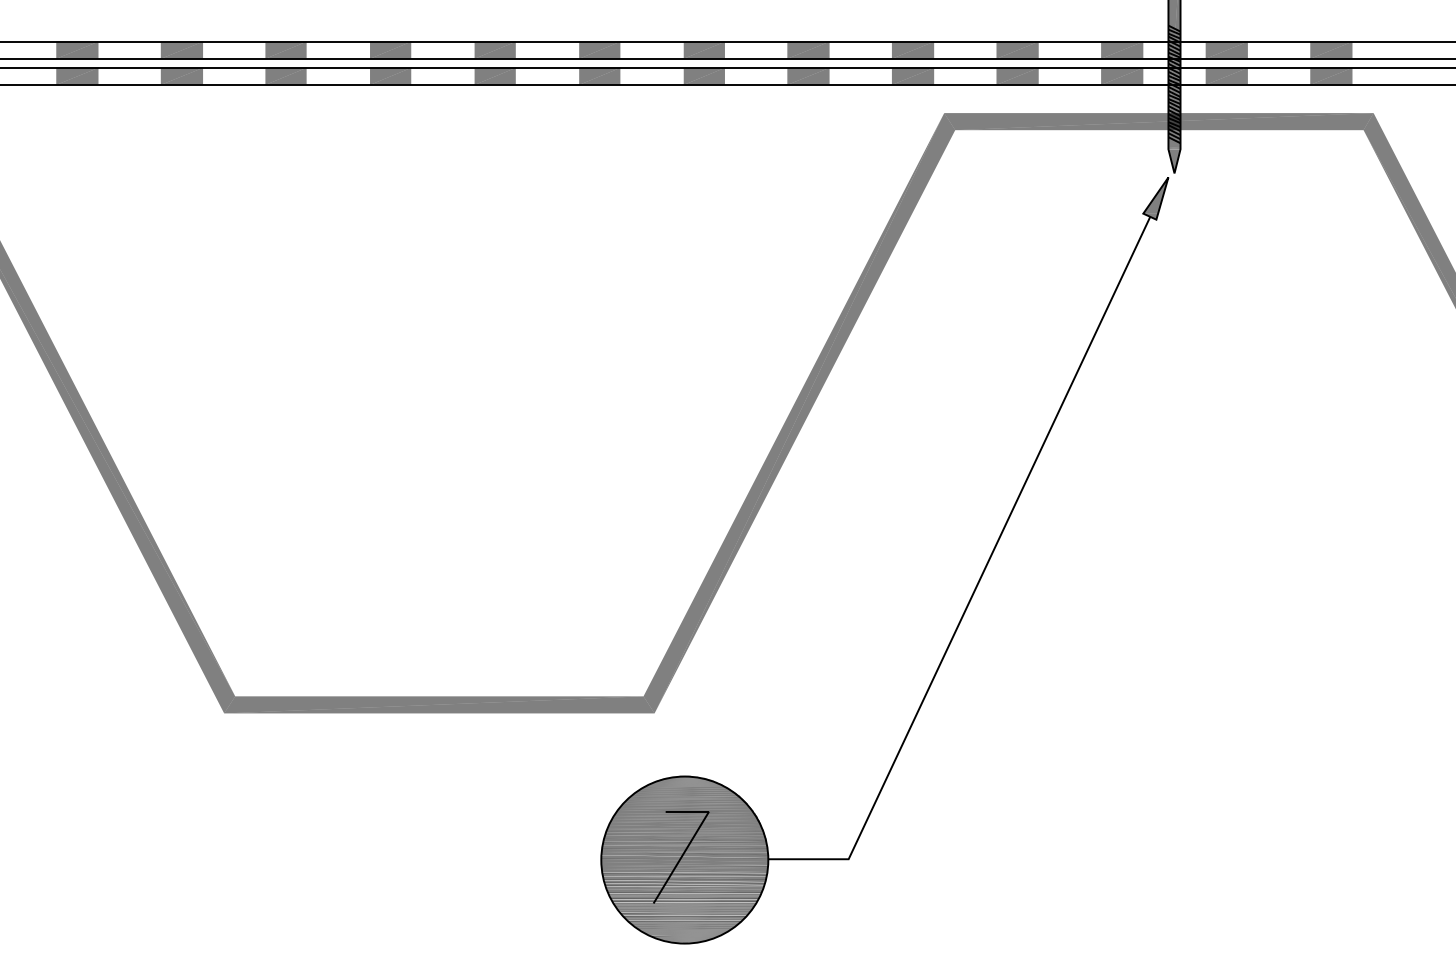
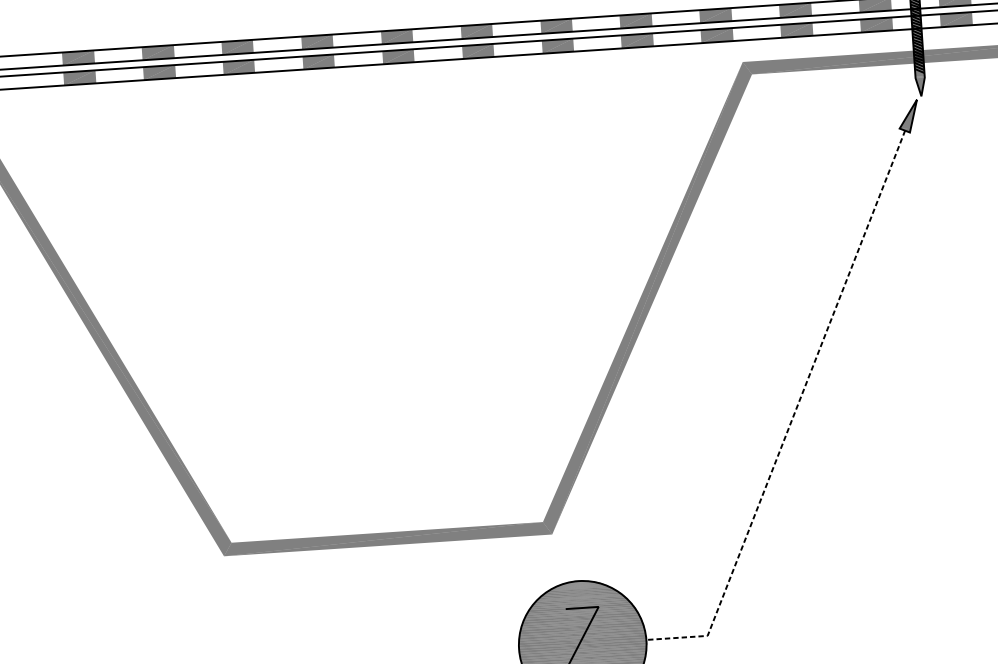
line: (982, 575) -> (795, 412), solid -> dashed

